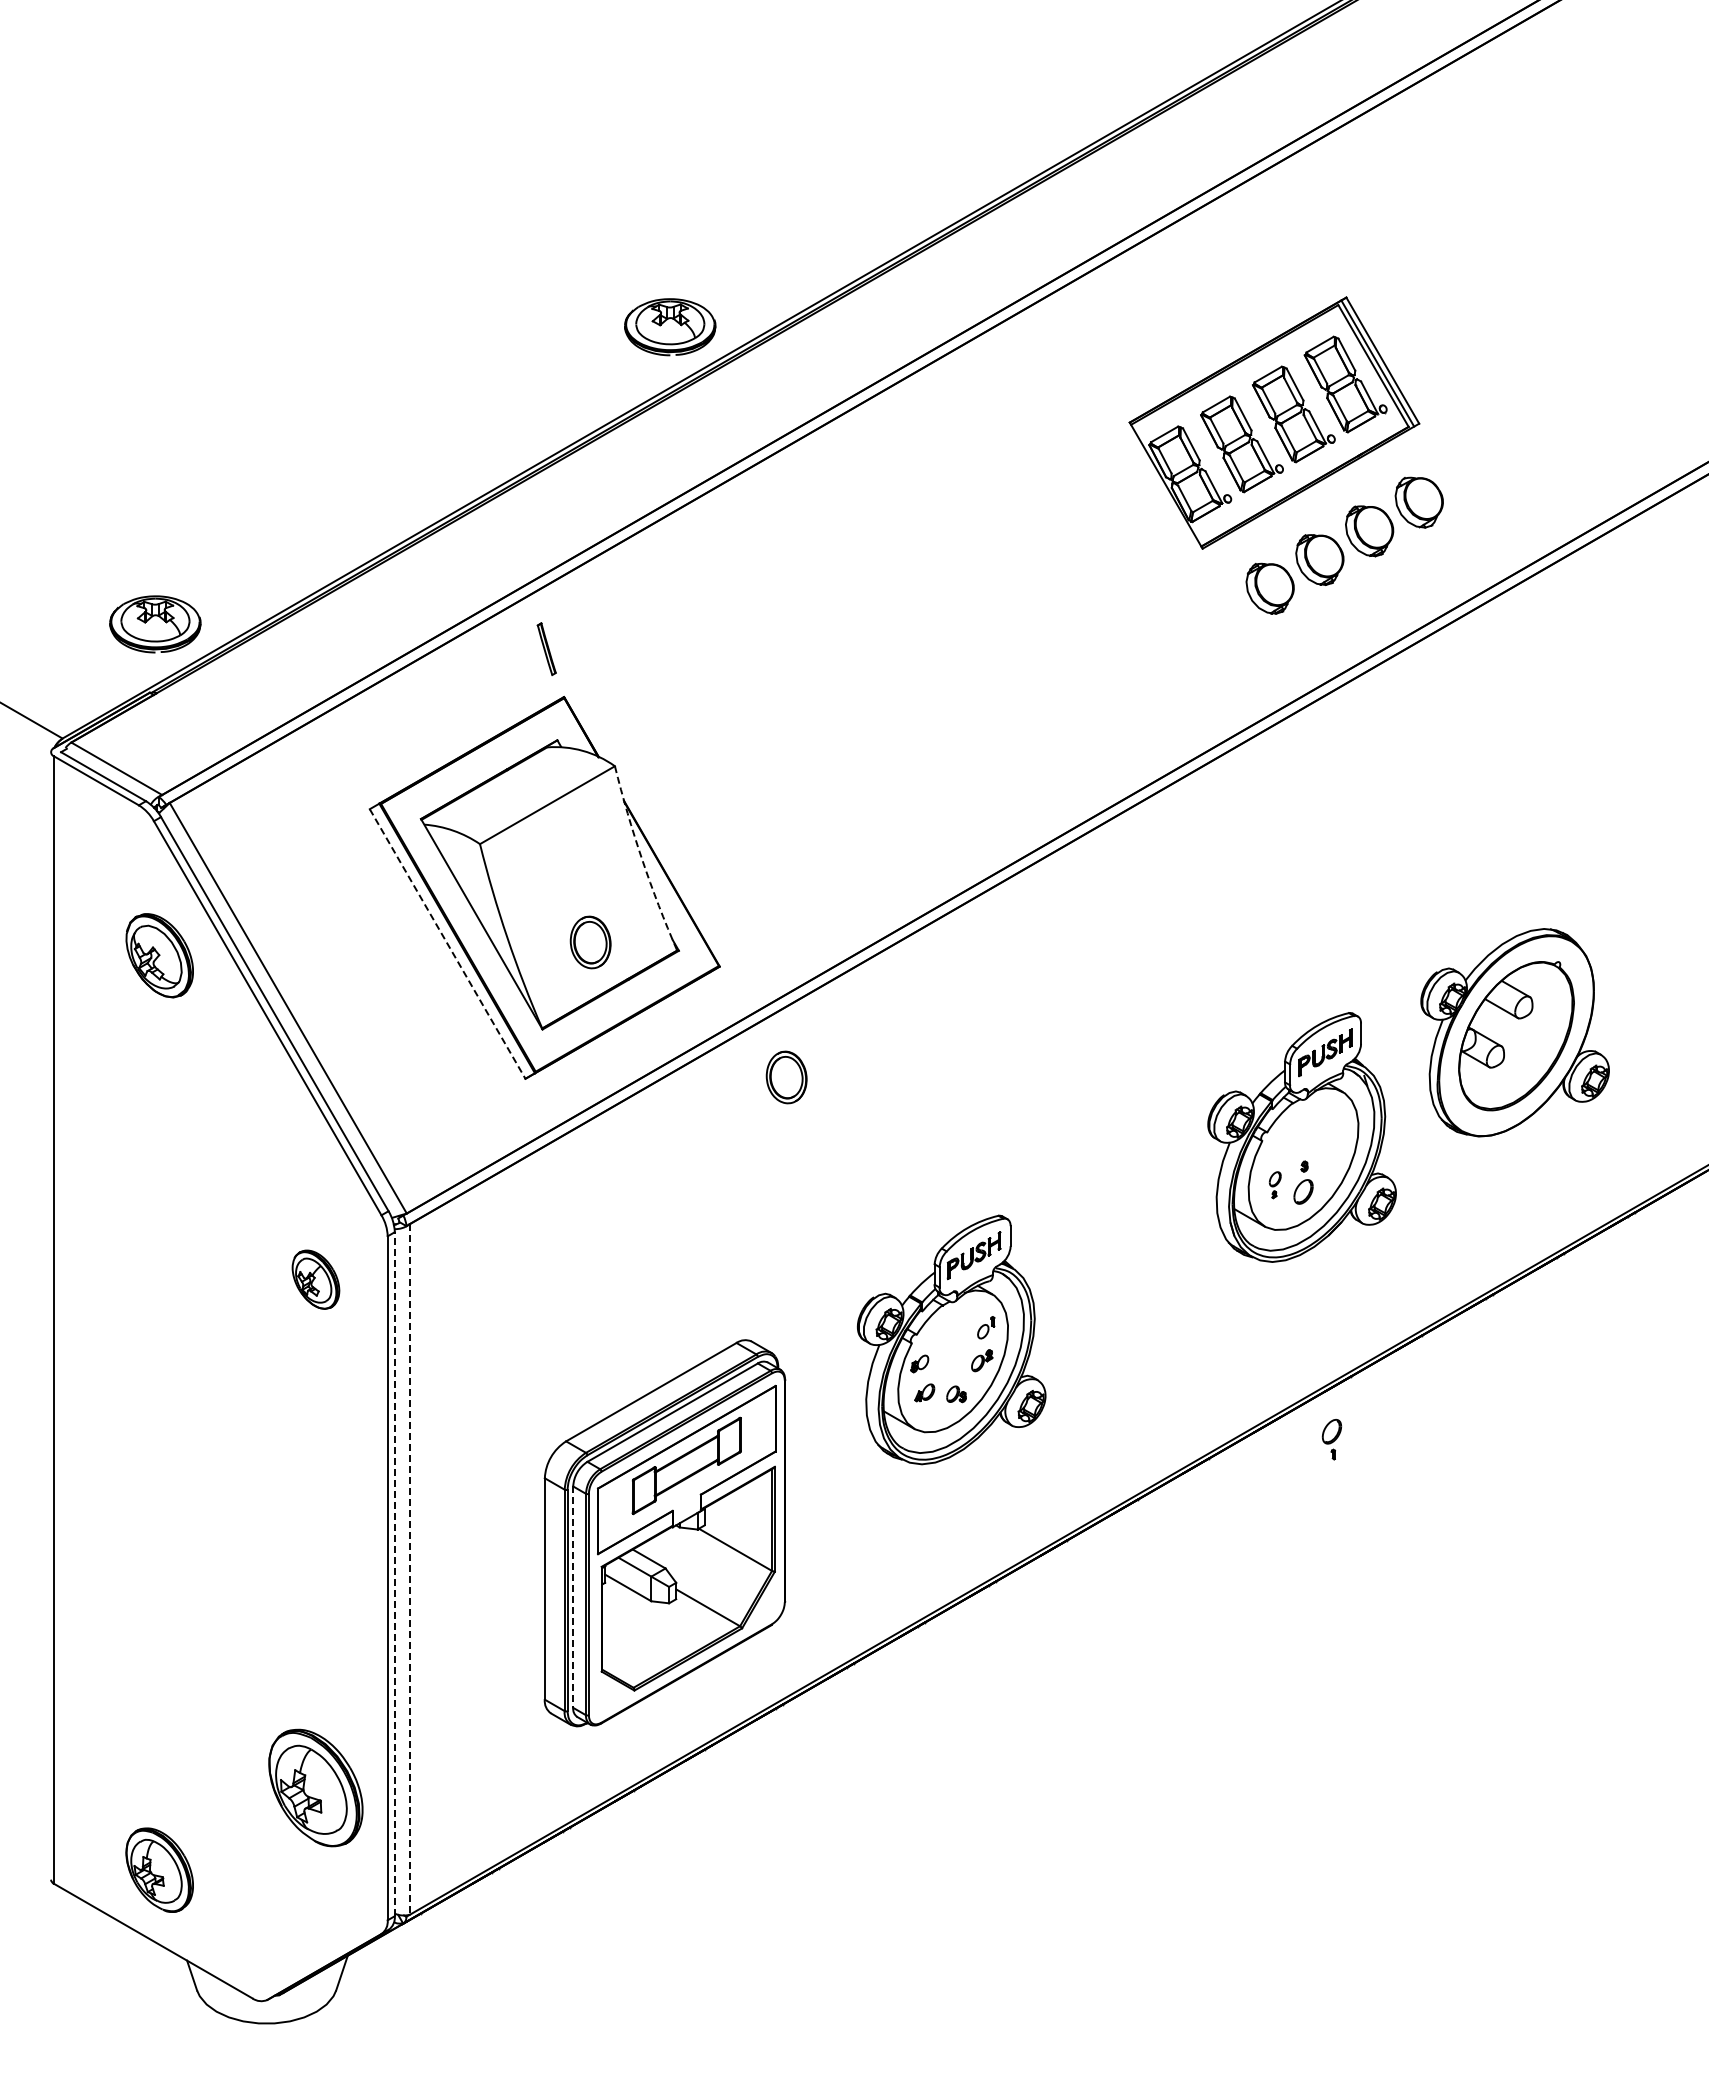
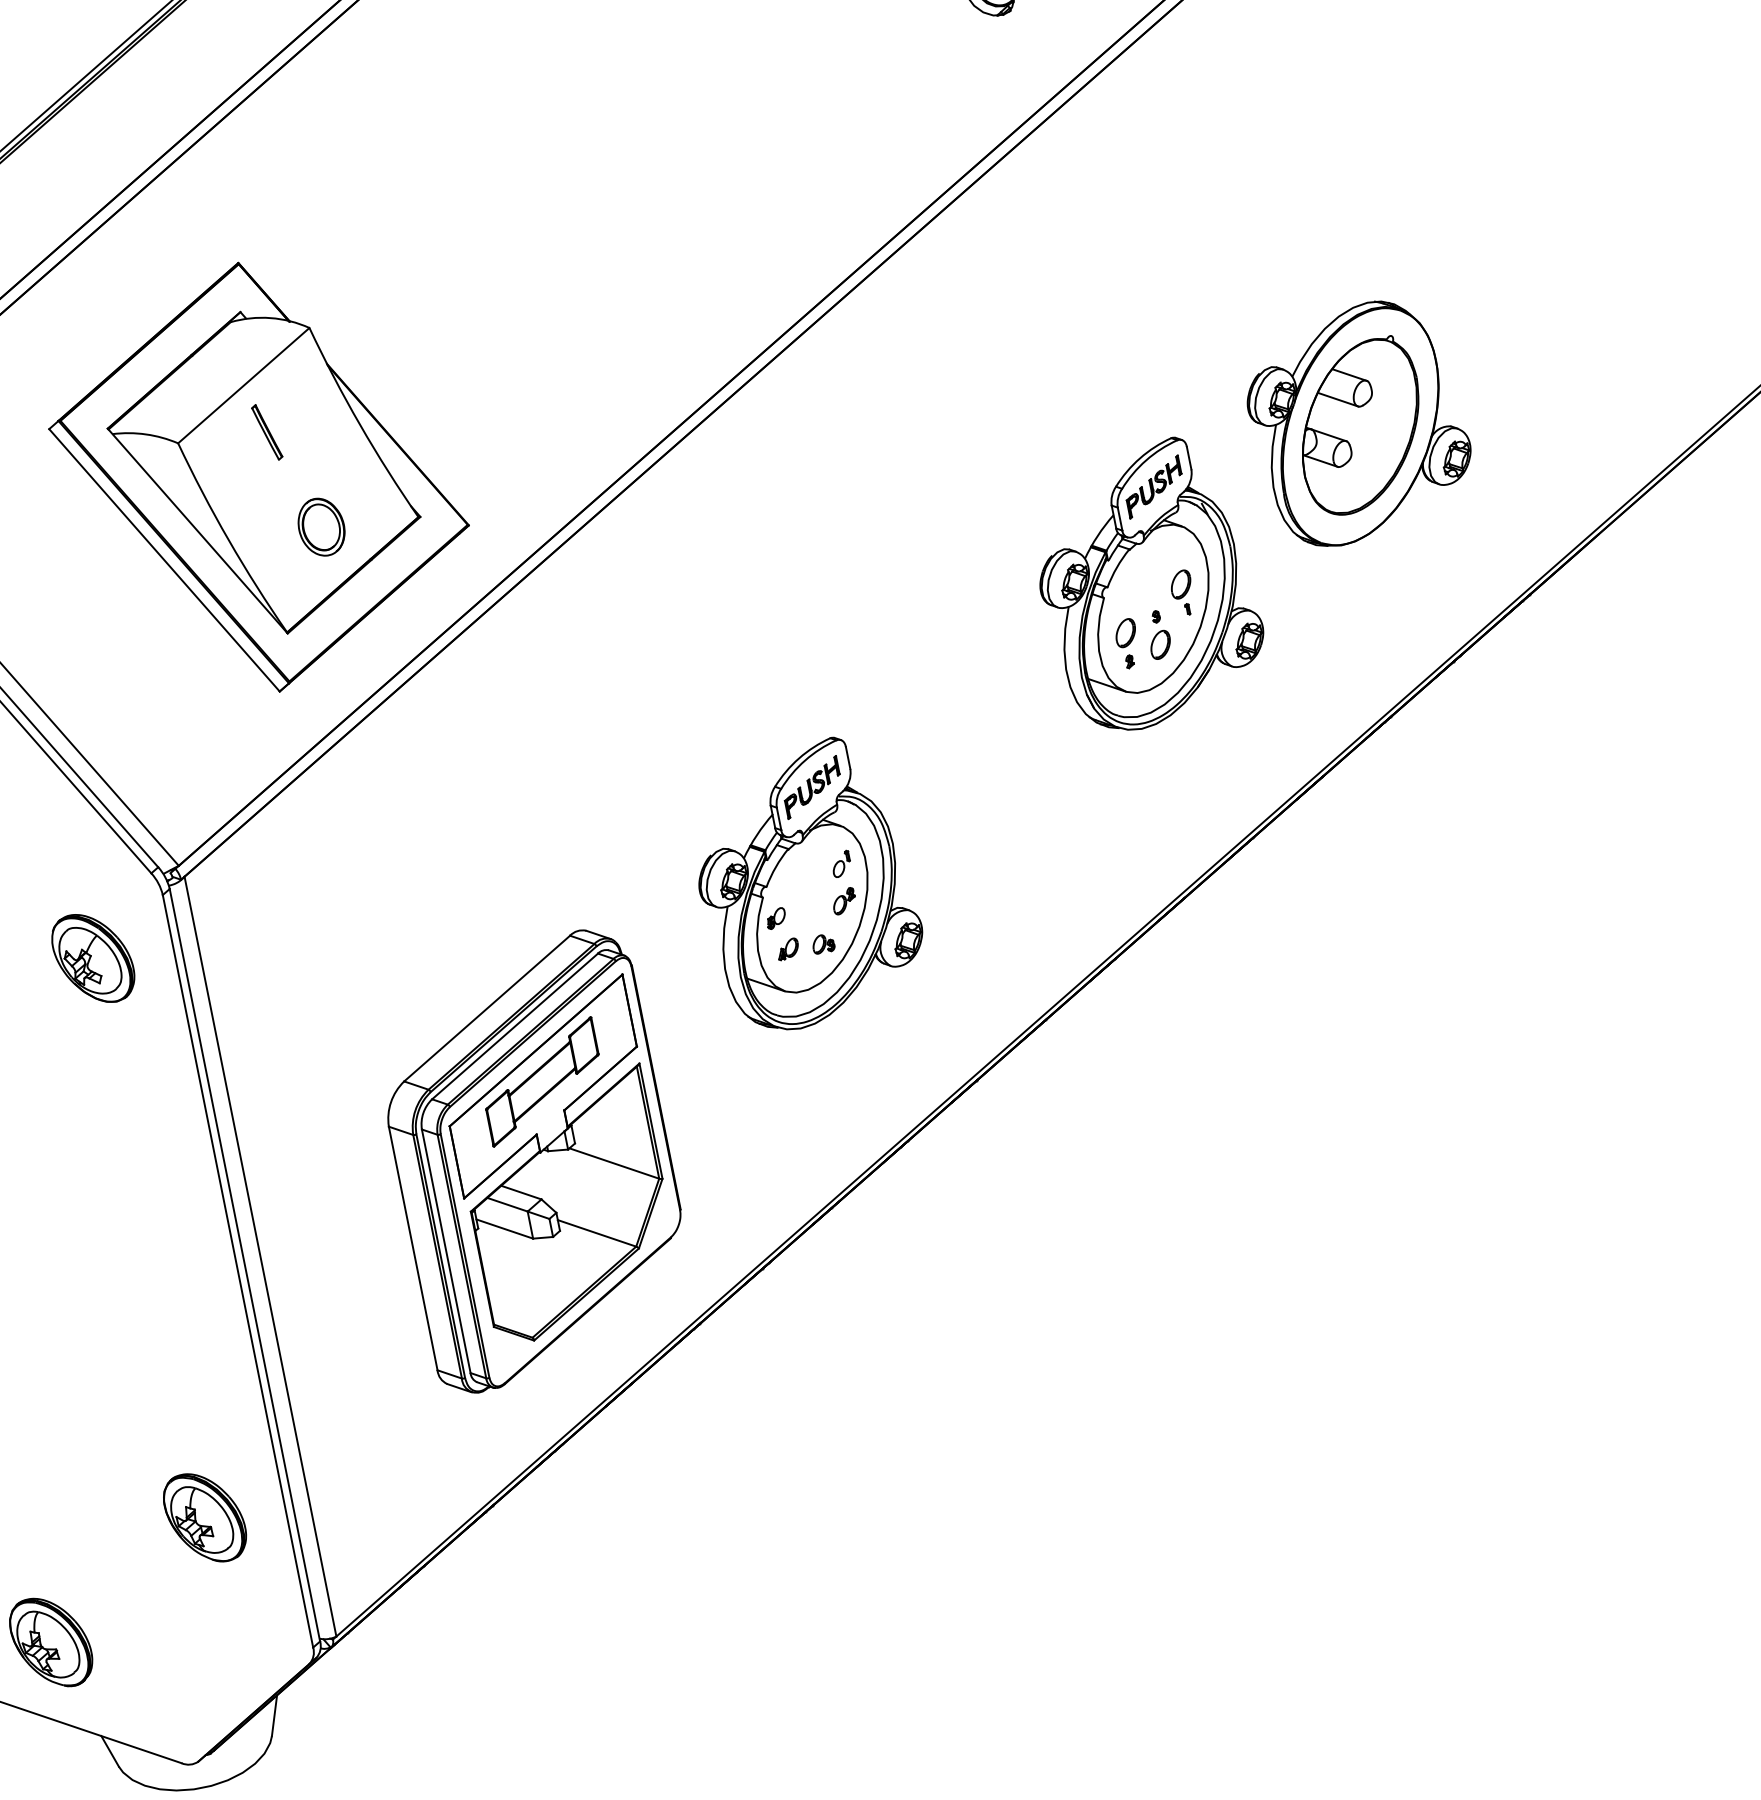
part: (546, 648) -> (266, 431), moved
arc: (642, 859) -> (360, 424), dashed -> solid
line: (447, 944) -> (164, 560), dashed -> solid
part: (786, 1077) -> (566, 632), removed
part: (1275, 1184) -> (1128, 642), size x1.67
part: (315, 1279) -> (92, 958), size x1.43
part: (1331, 1439) -> (1182, 593), moved
line: (409, 1569) -> (260, 1256), dashed -> solid
line: (394, 1574) -> (244, 1265), dashed -> solid
line: (573, 1597) -> (446, 1251), dashed -> solid
part: (315, 1787) -> (204, 1517), size x0.71

